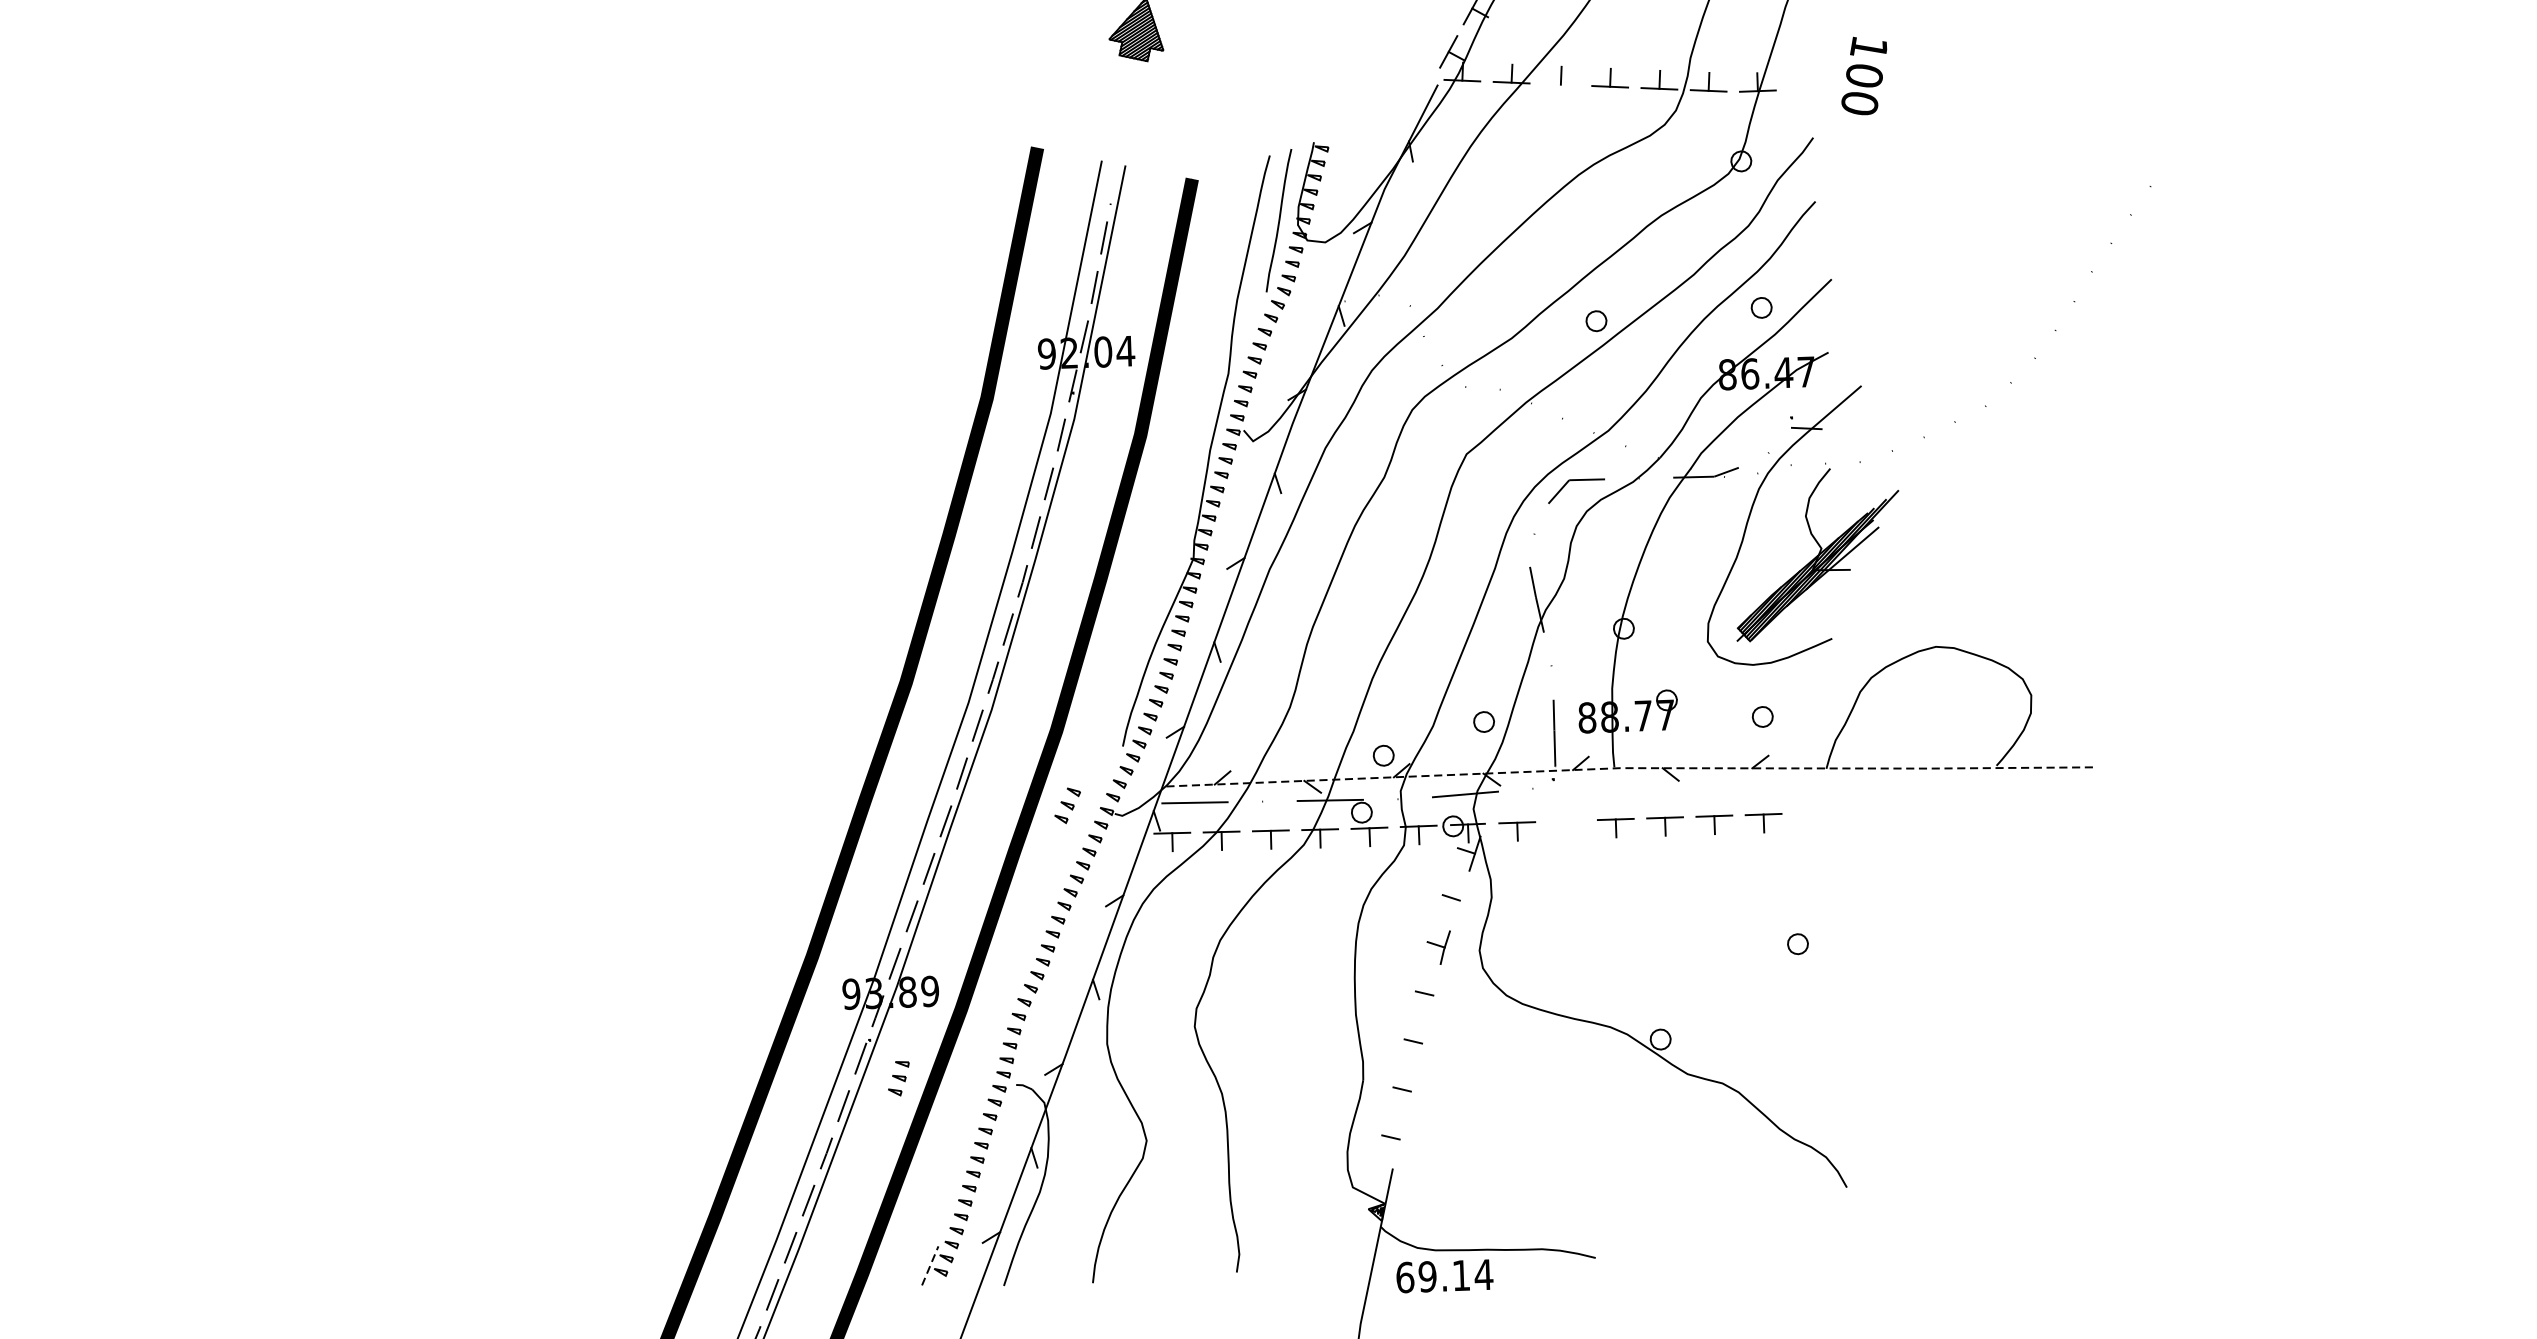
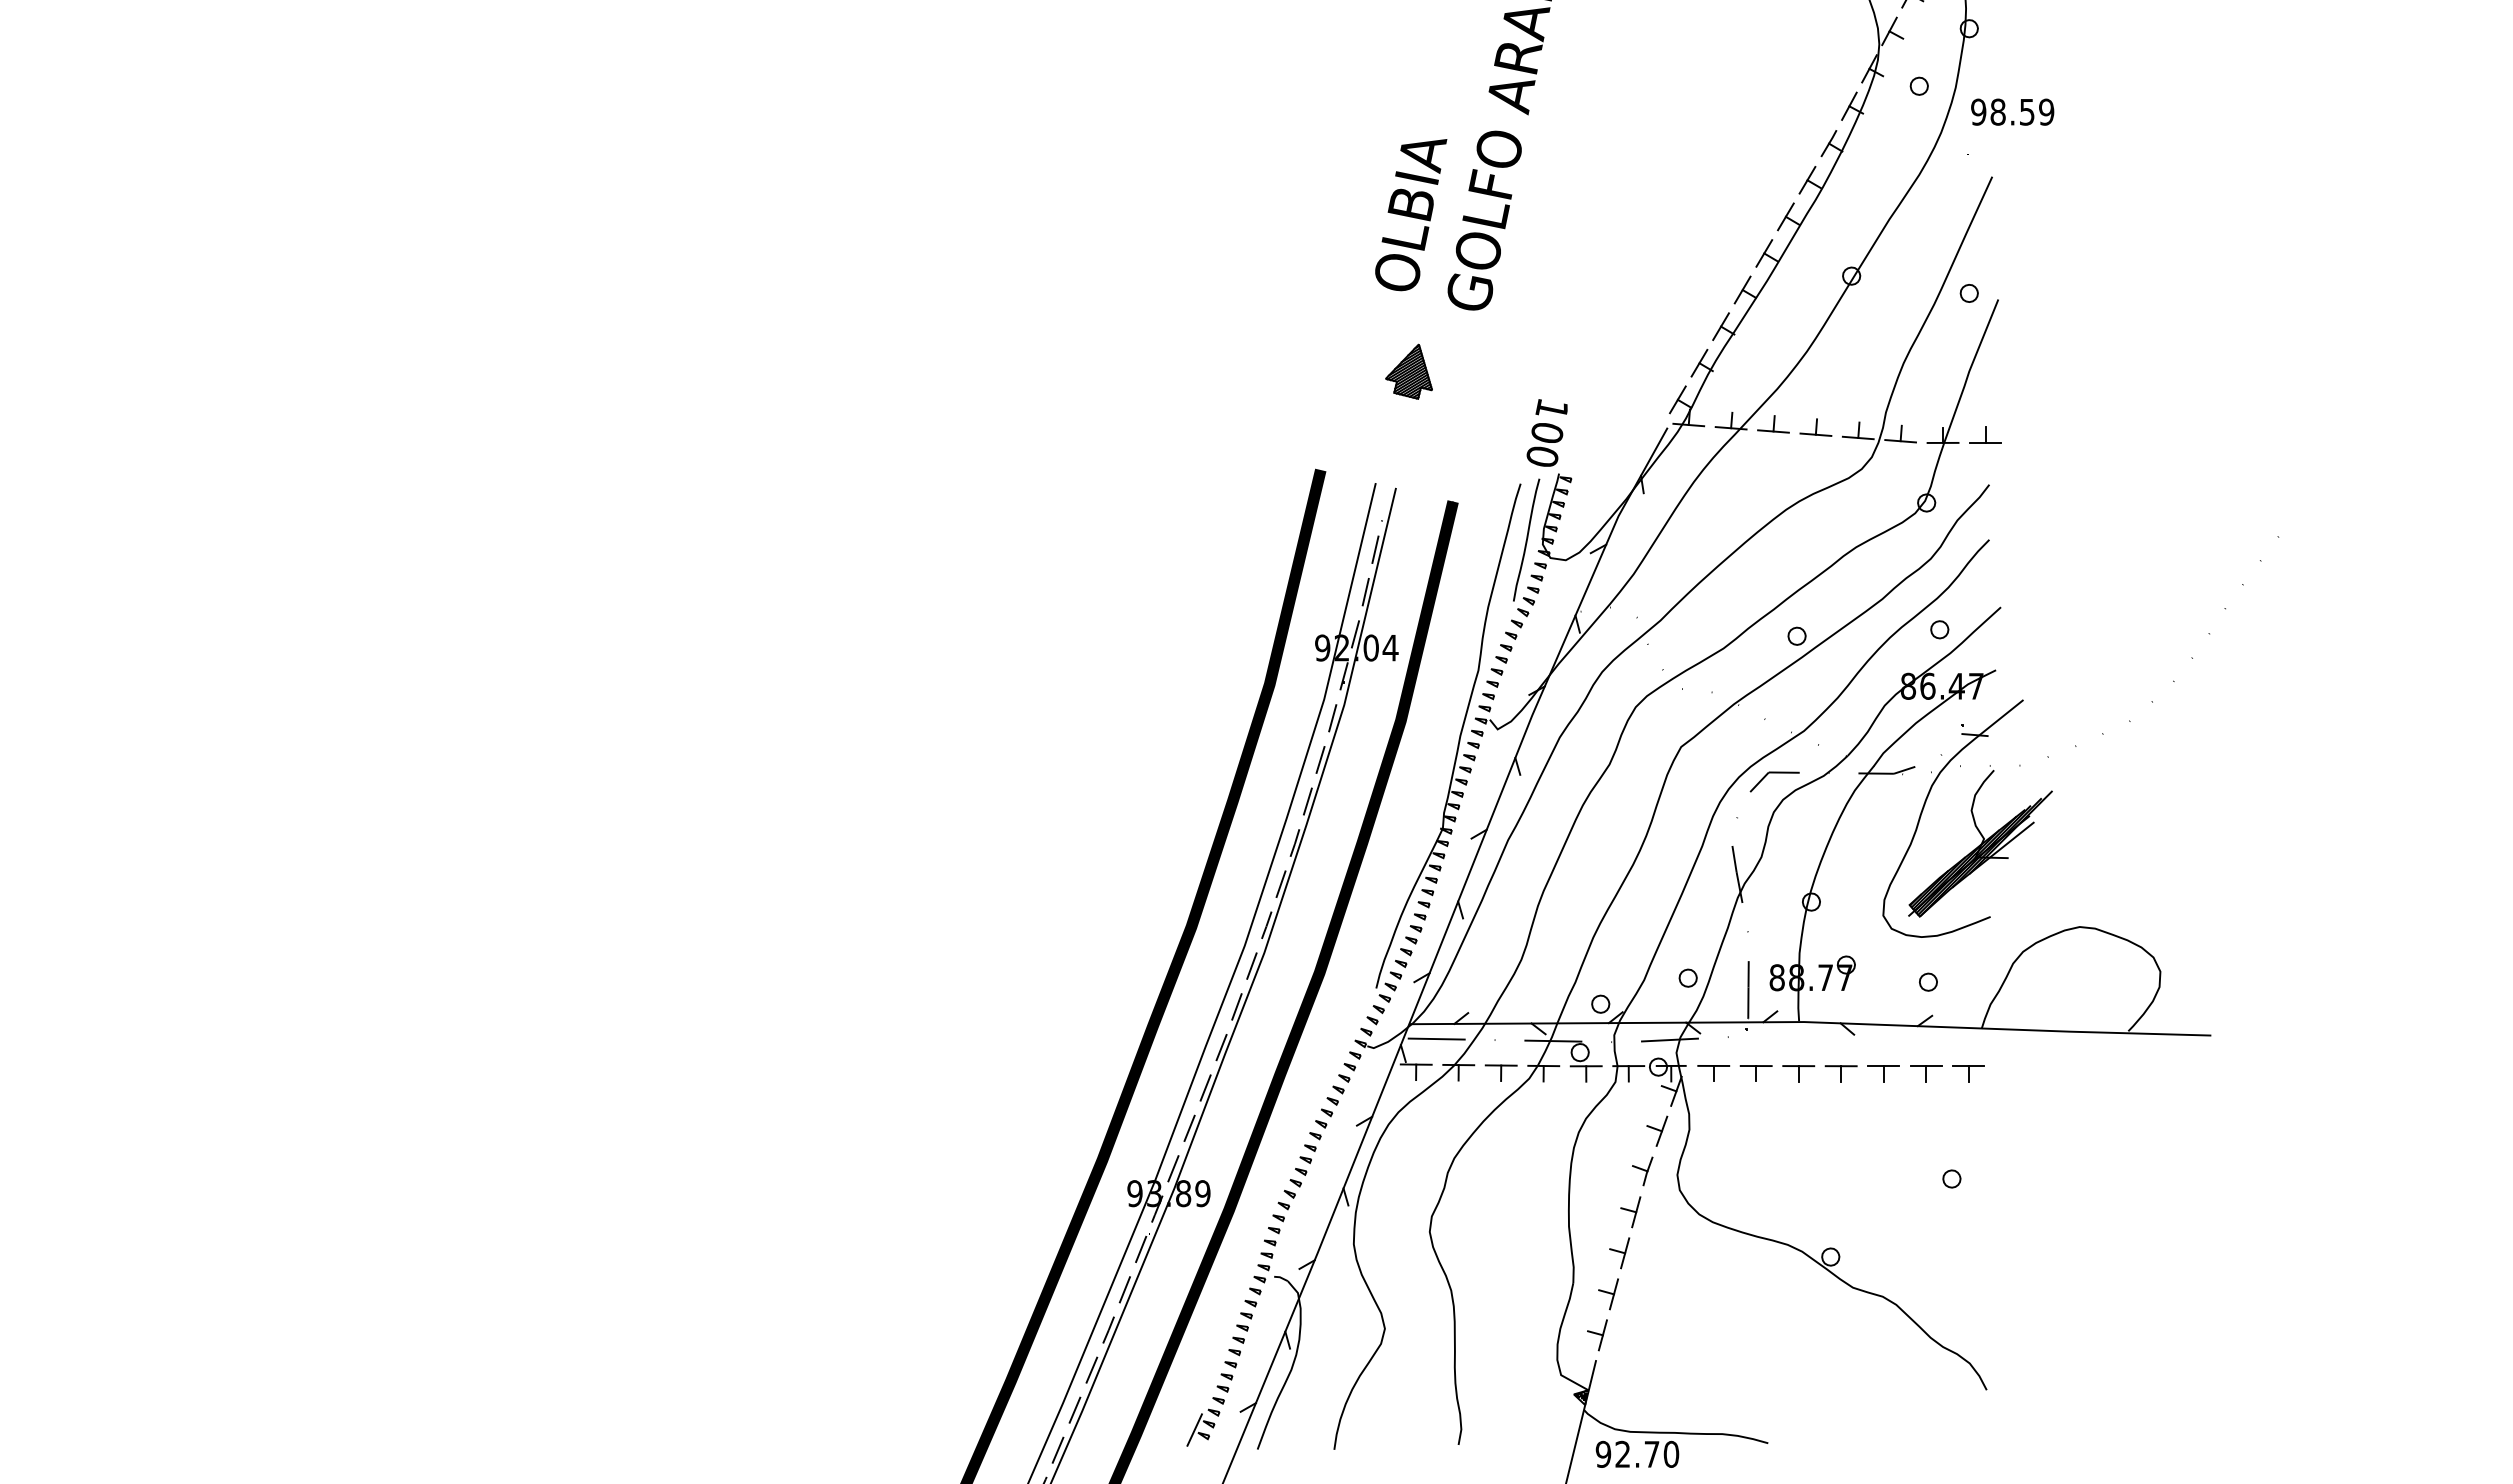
text: (1863, 75) -> (1546, 432), moved
part: (1806, 79) -> (1985, 434), added
line: (1560, 84) -> (1773, 431), added
line: (1627, 768) -> (1810, 1022), dashed -> solid
part: (1067, 805) -> (1326, 1037), removed
part: (1812, 821) -> (1968, 1073), added
part: (1565, 829) -> (1755, 1073), added
line: (1459, 899) -> (1661, 1130), added
line: (1433, 995) -> (1636, 1212), added
line: (1422, 1043) -> (1625, 1253), added
part: (899, 1078) -> (1173, 1267), removed
line: (1410, 1091) -> (1613, 1294), added
line: (1399, 1139) -> (1602, 1335), added
line: (929, 1265) -> (1194, 1429), dashed -> solid
text: (1444, 1275) -> (1637, 1453), 69.14 -> 92.70

